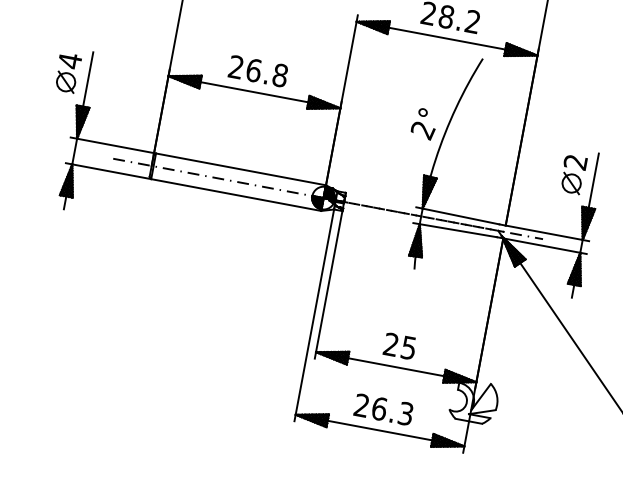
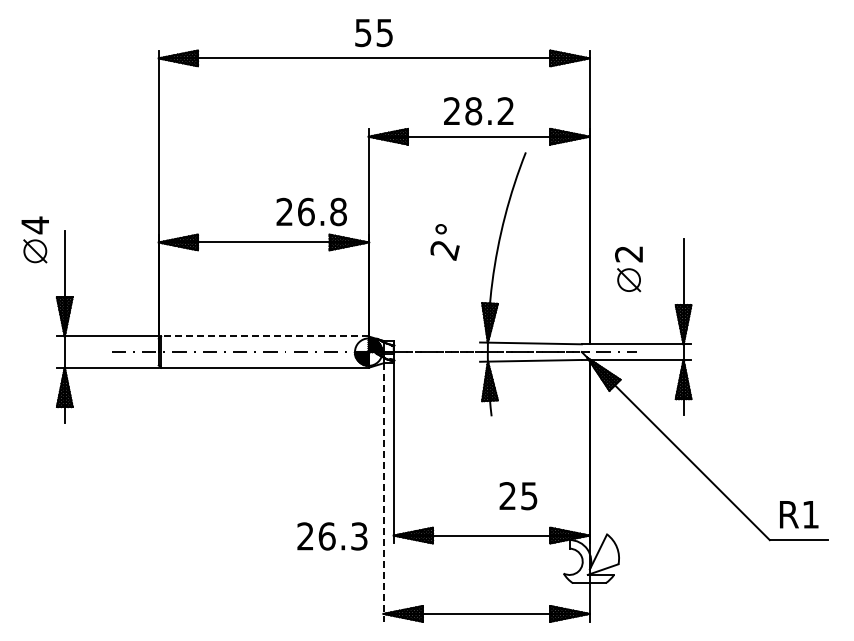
text: (258, 70) -> (311, 211), moved
part: (67, 72) -> (34, 239), moved
text: (423, 123) -> (444, 242), moved
line: (240, 169) -> (264, 336), solid -> dashed
part: (572, 174) -> (628, 269), moved
line: (315, 310) -> (383, 486), solid -> dashed
text: (399, 346) -> (518, 496), moved
text: (383, 409) -> (332, 536), moved

